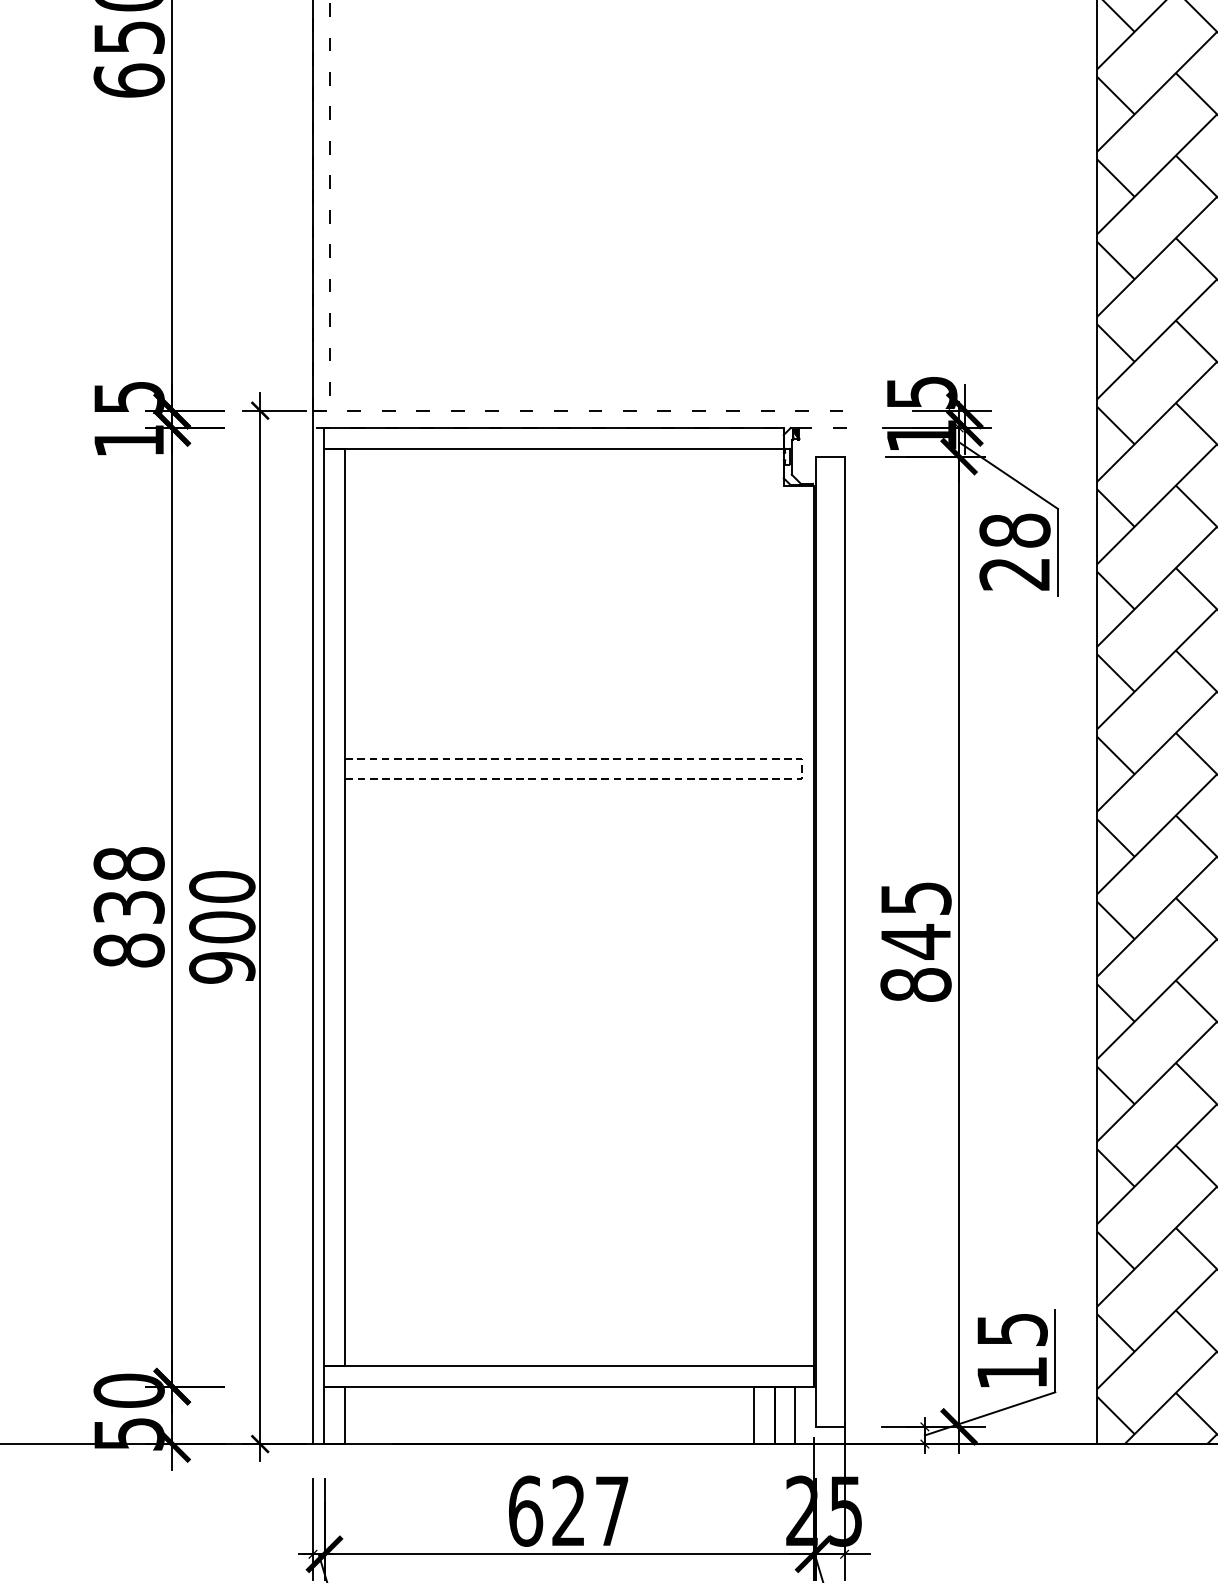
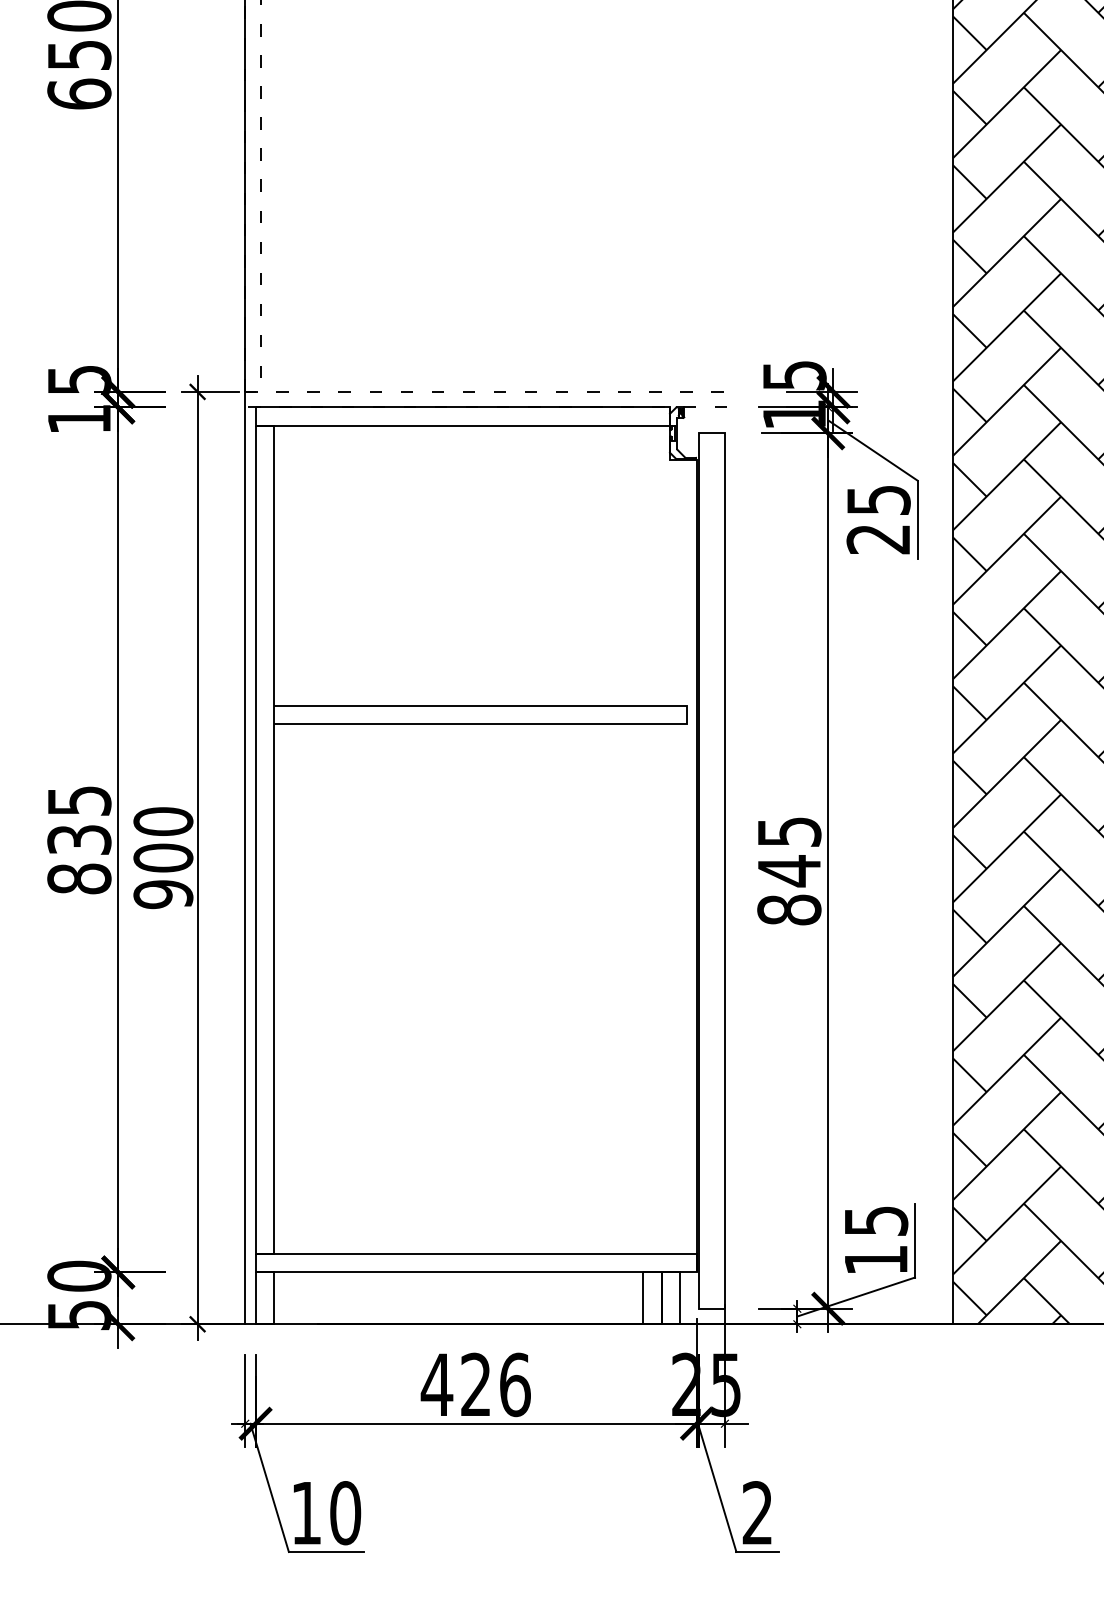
text: (1014, 529) -> (878, 499), 28 -> 25
line: (802, 769) -> (686, 715), dashed -> solid
text: (129, 863) -> (79, 800), 838 -> 835
text: (568, 1510) -> (475, 1384), 627 -> 426

